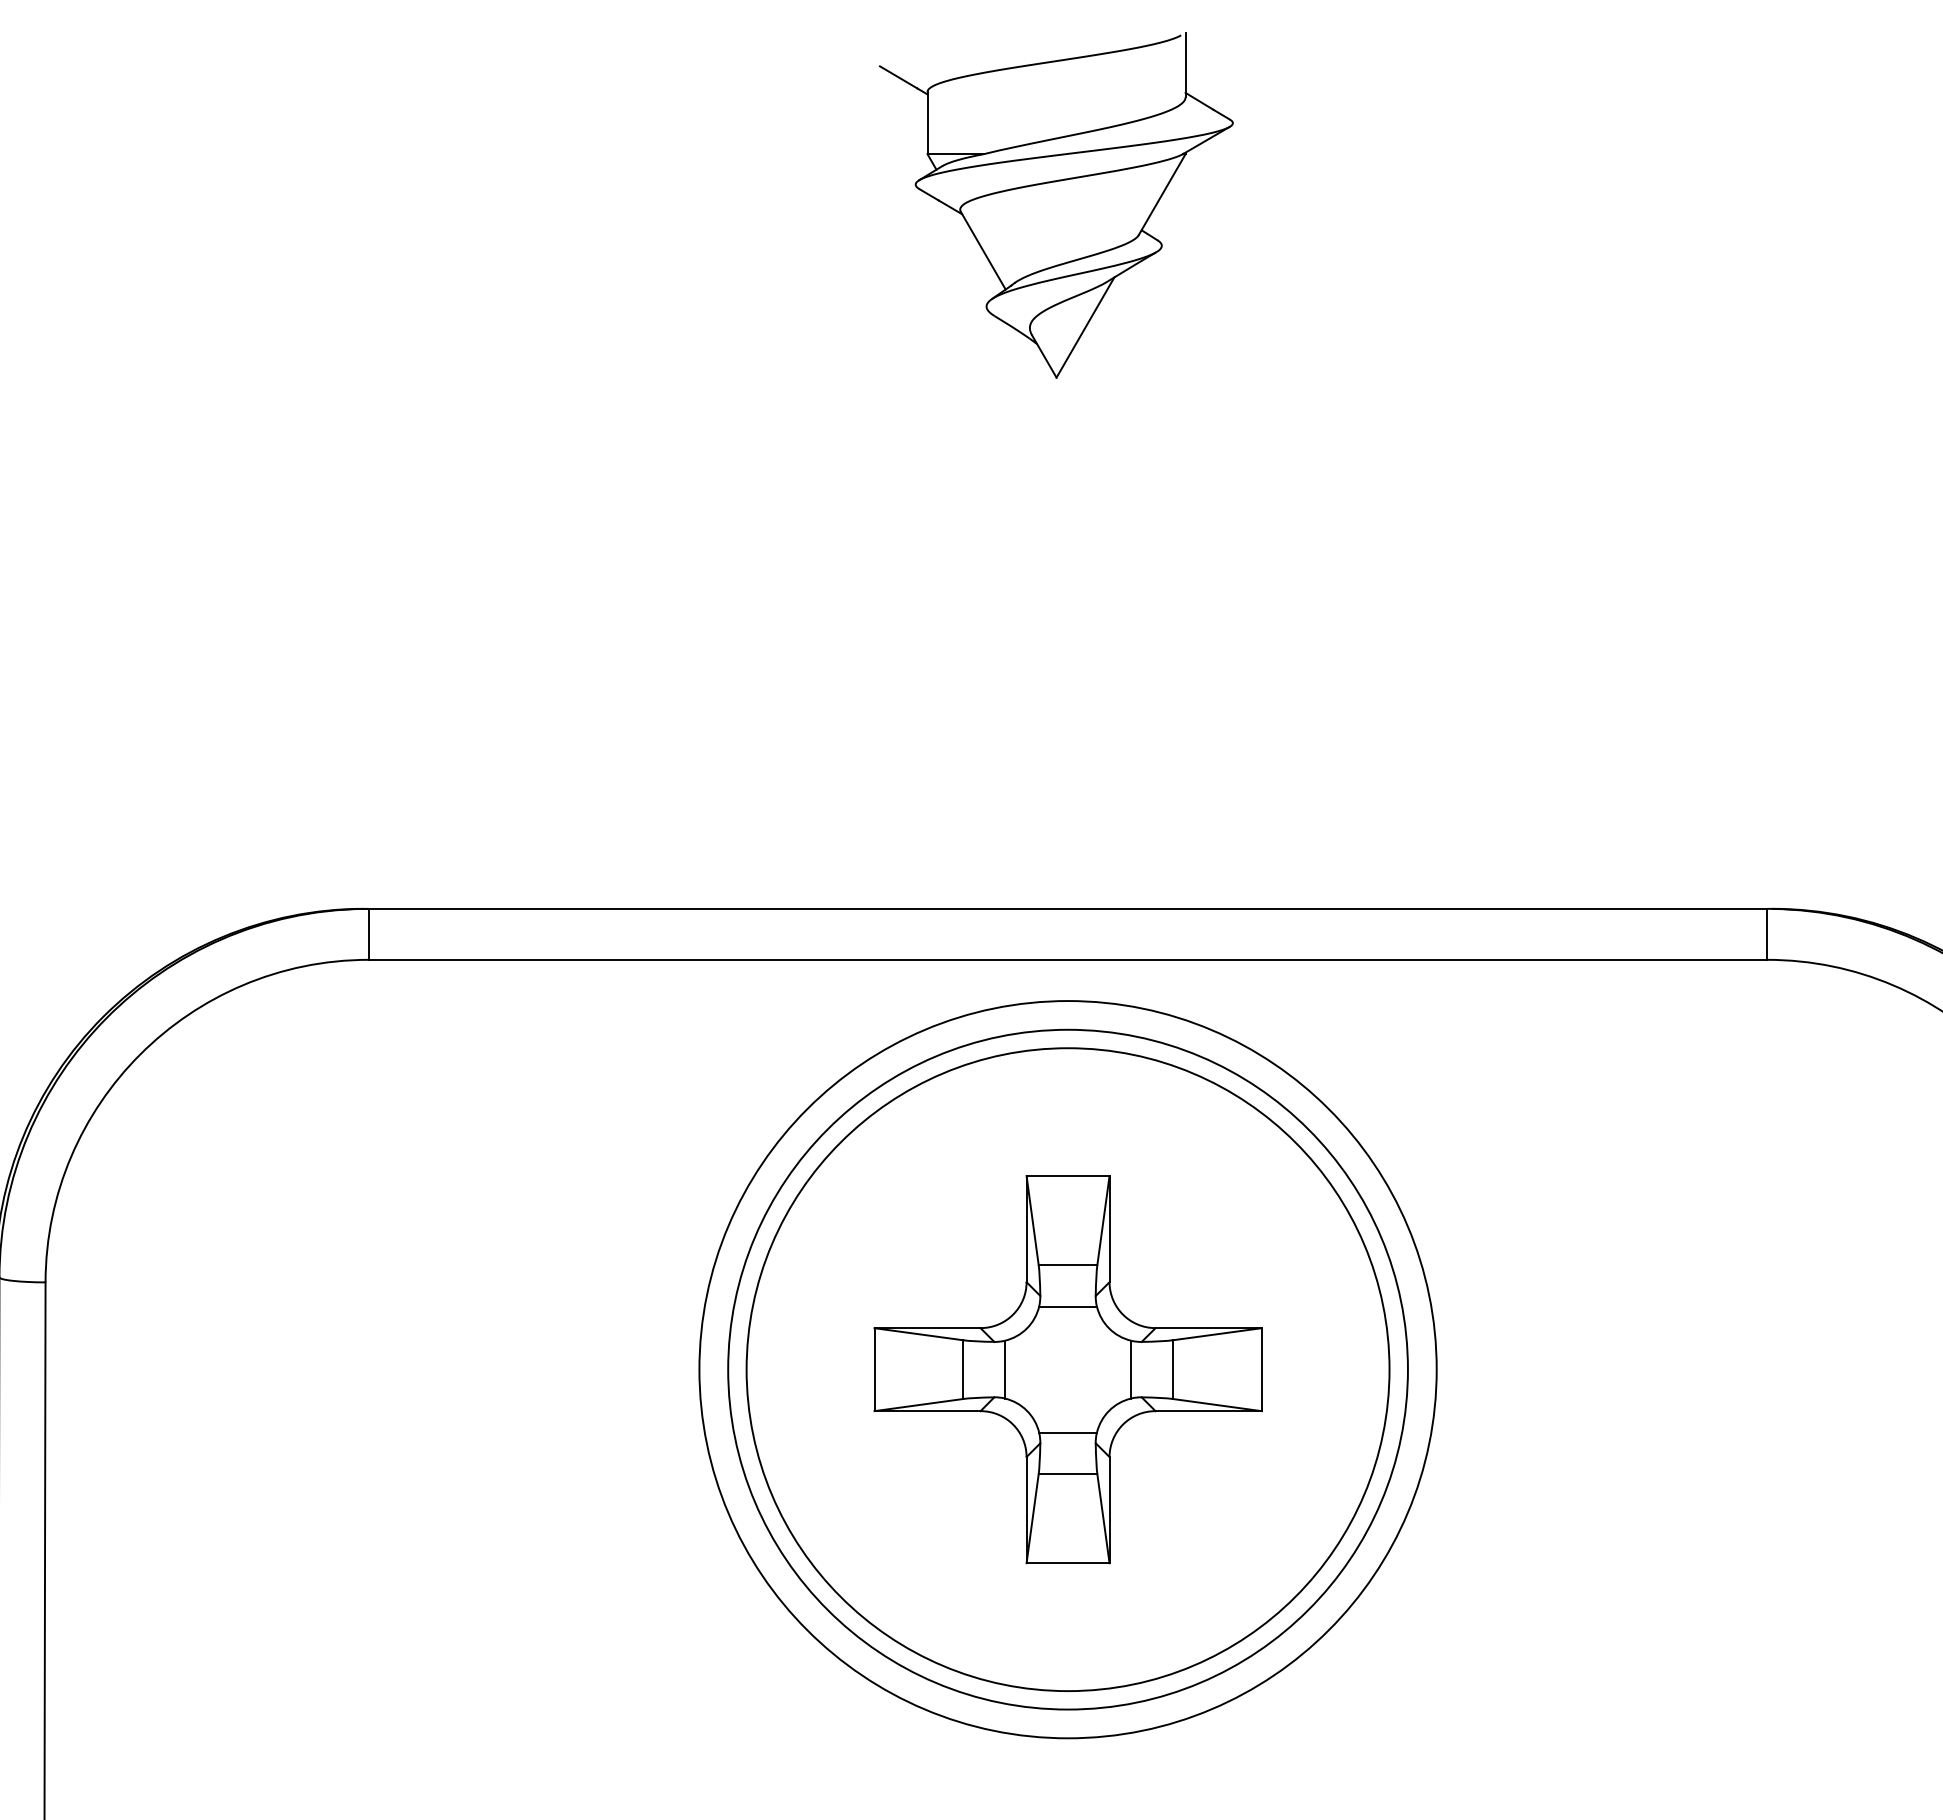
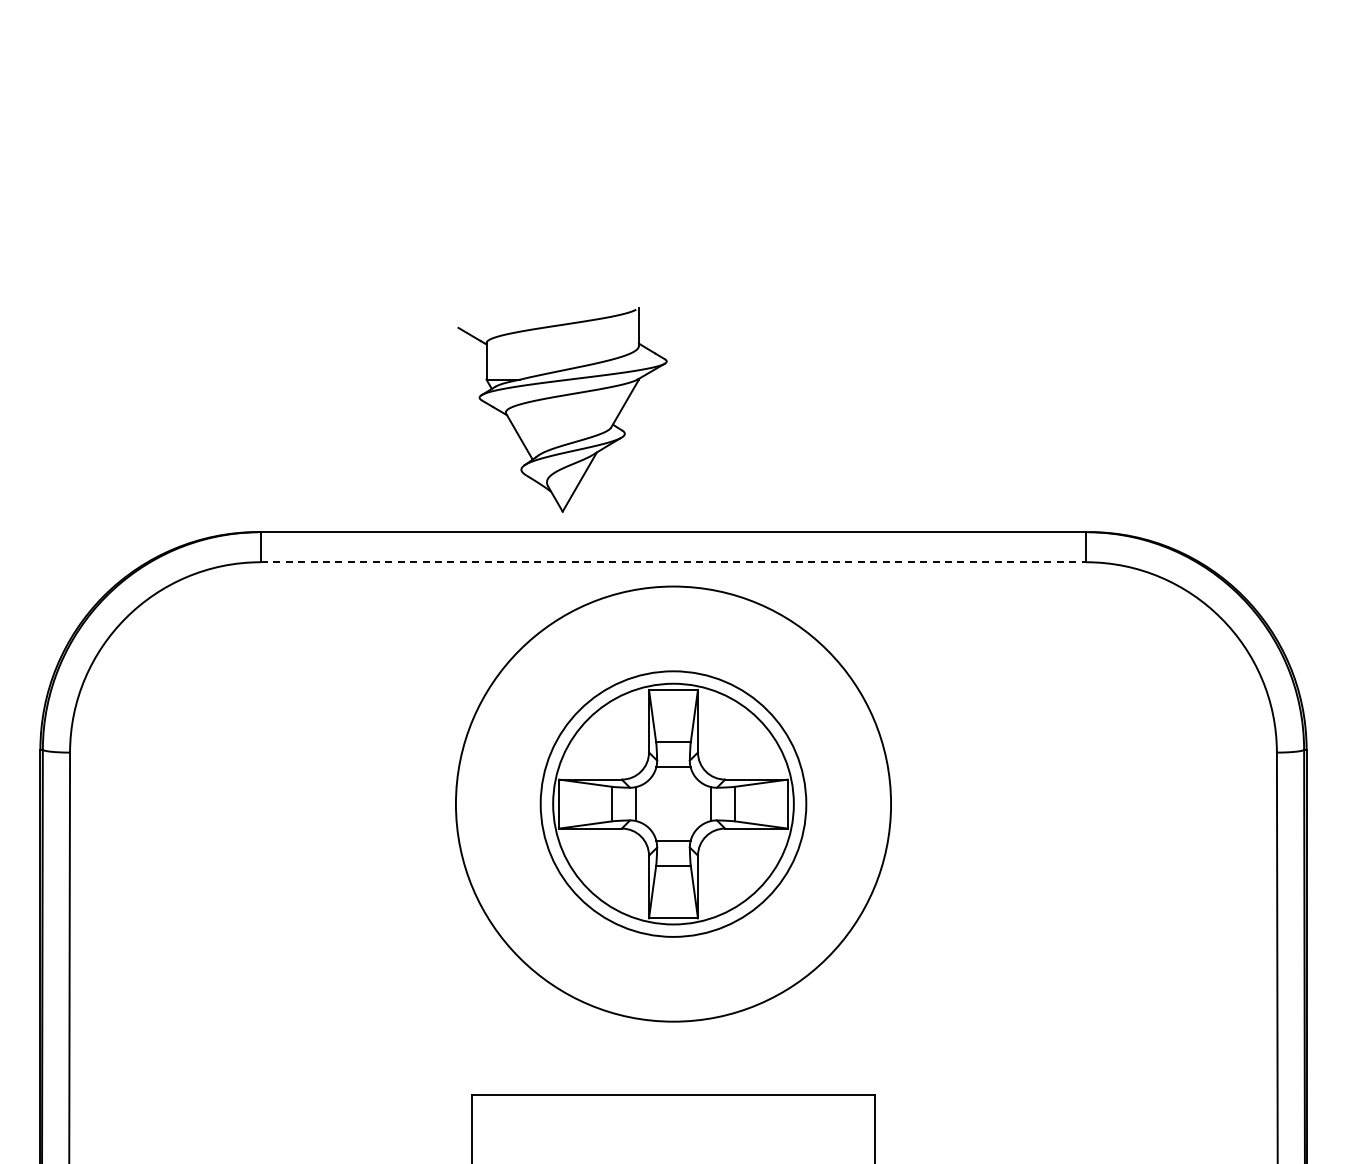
part: (1056, 204) -> (562, 409), moved
line: (1068, 960) -> (673, 562), solid -> dashed
circle: (1068, 1368) -> (673, 803), size x0.6
circle: (1068, 1368) -> (673, 803), size x0.7

